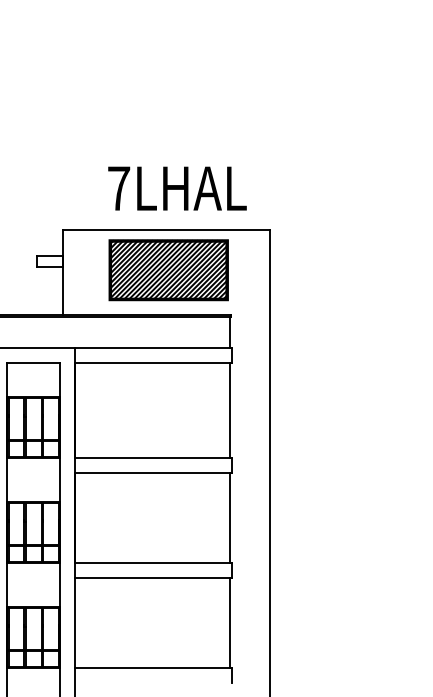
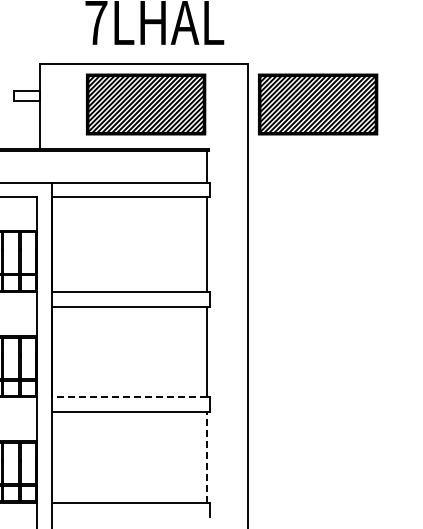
part: (340, 270) -> (317, 104), added
line: (151, 563) -> (128, 397), solid -> dashed
line: (229, 622) -> (206, 456), solid -> dashed

